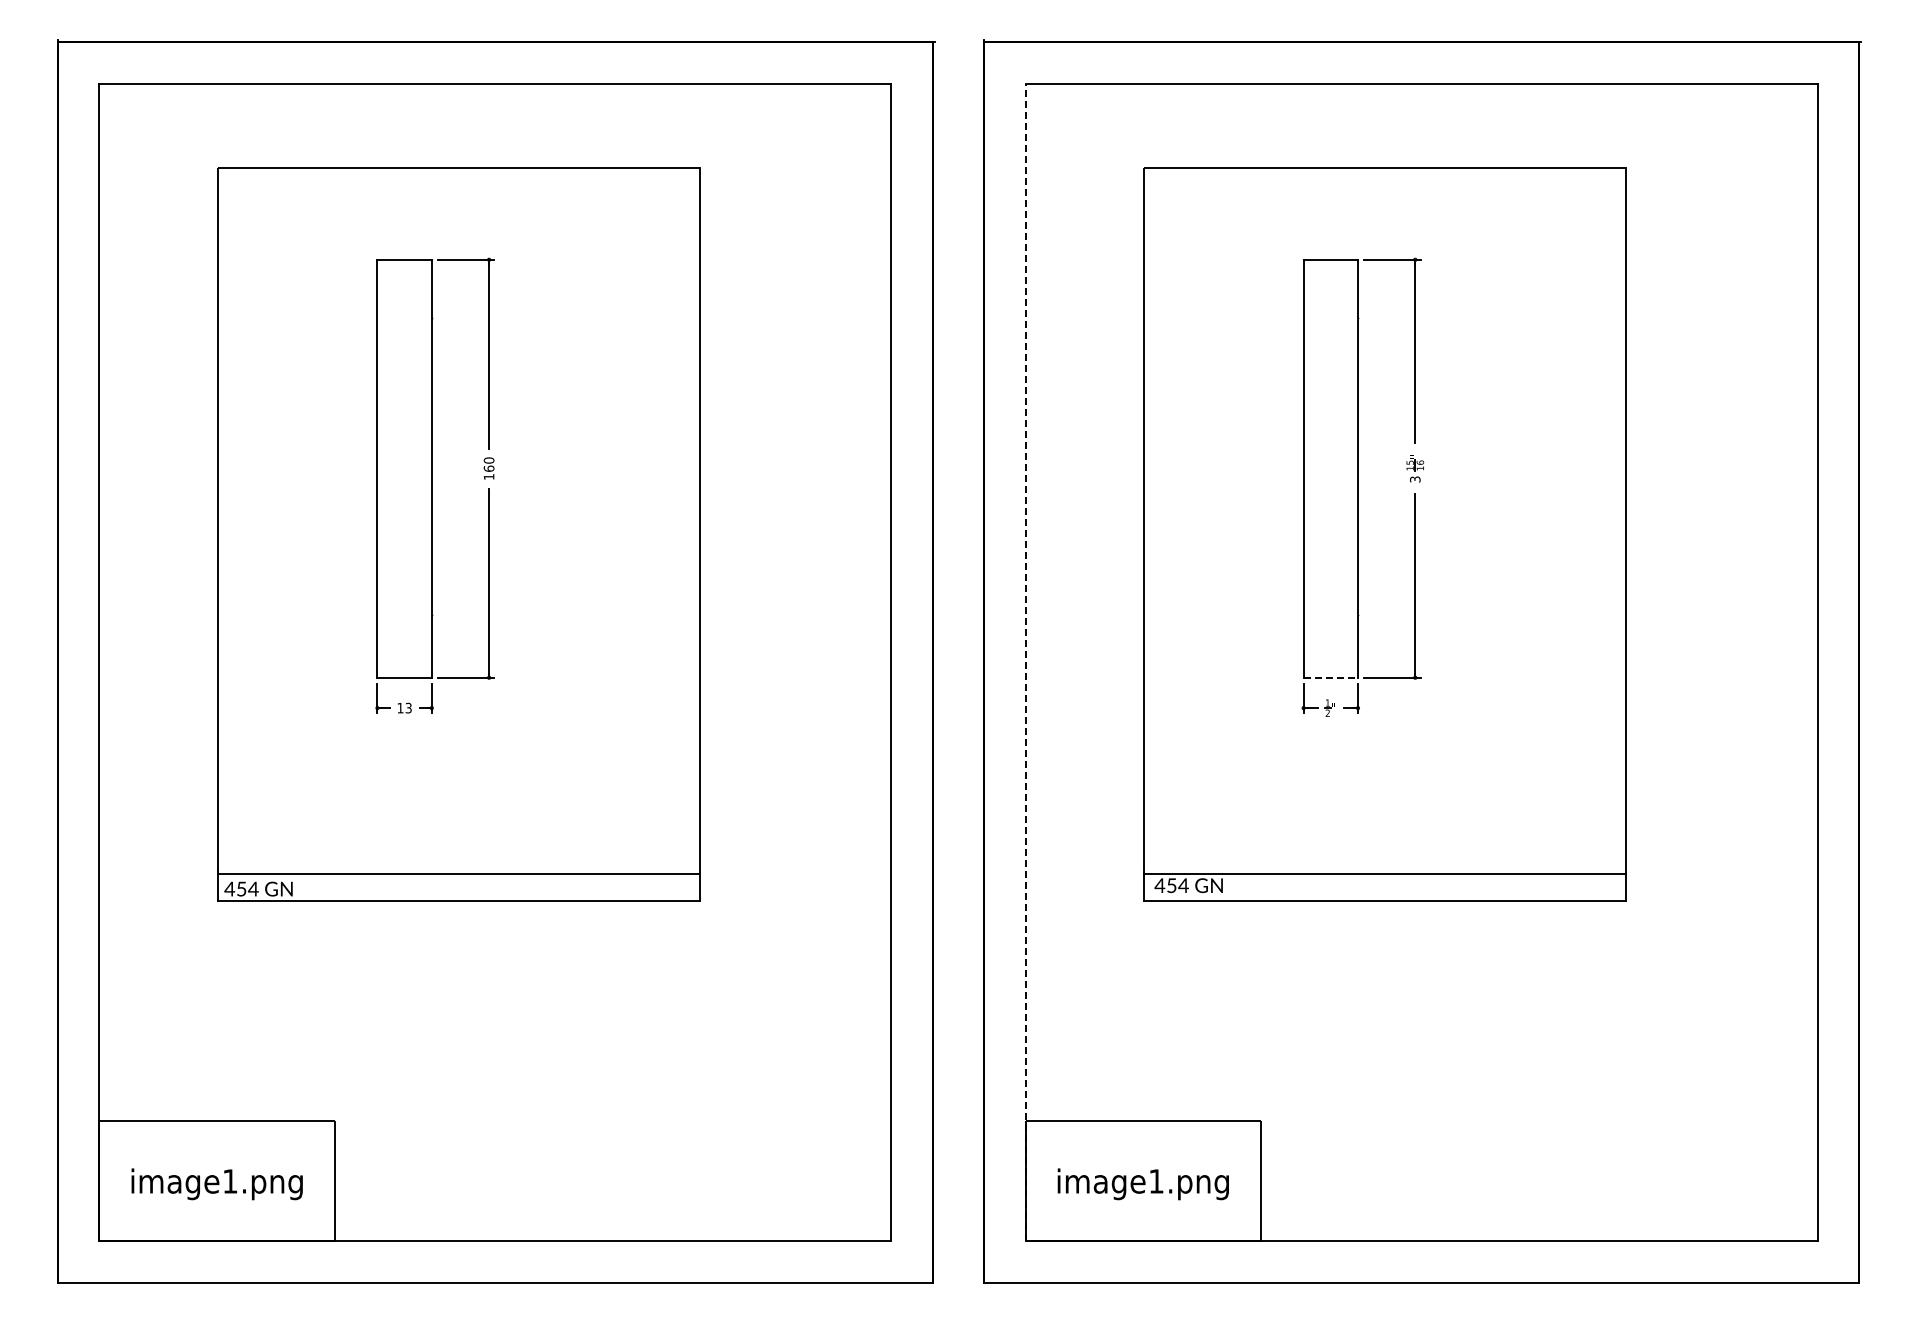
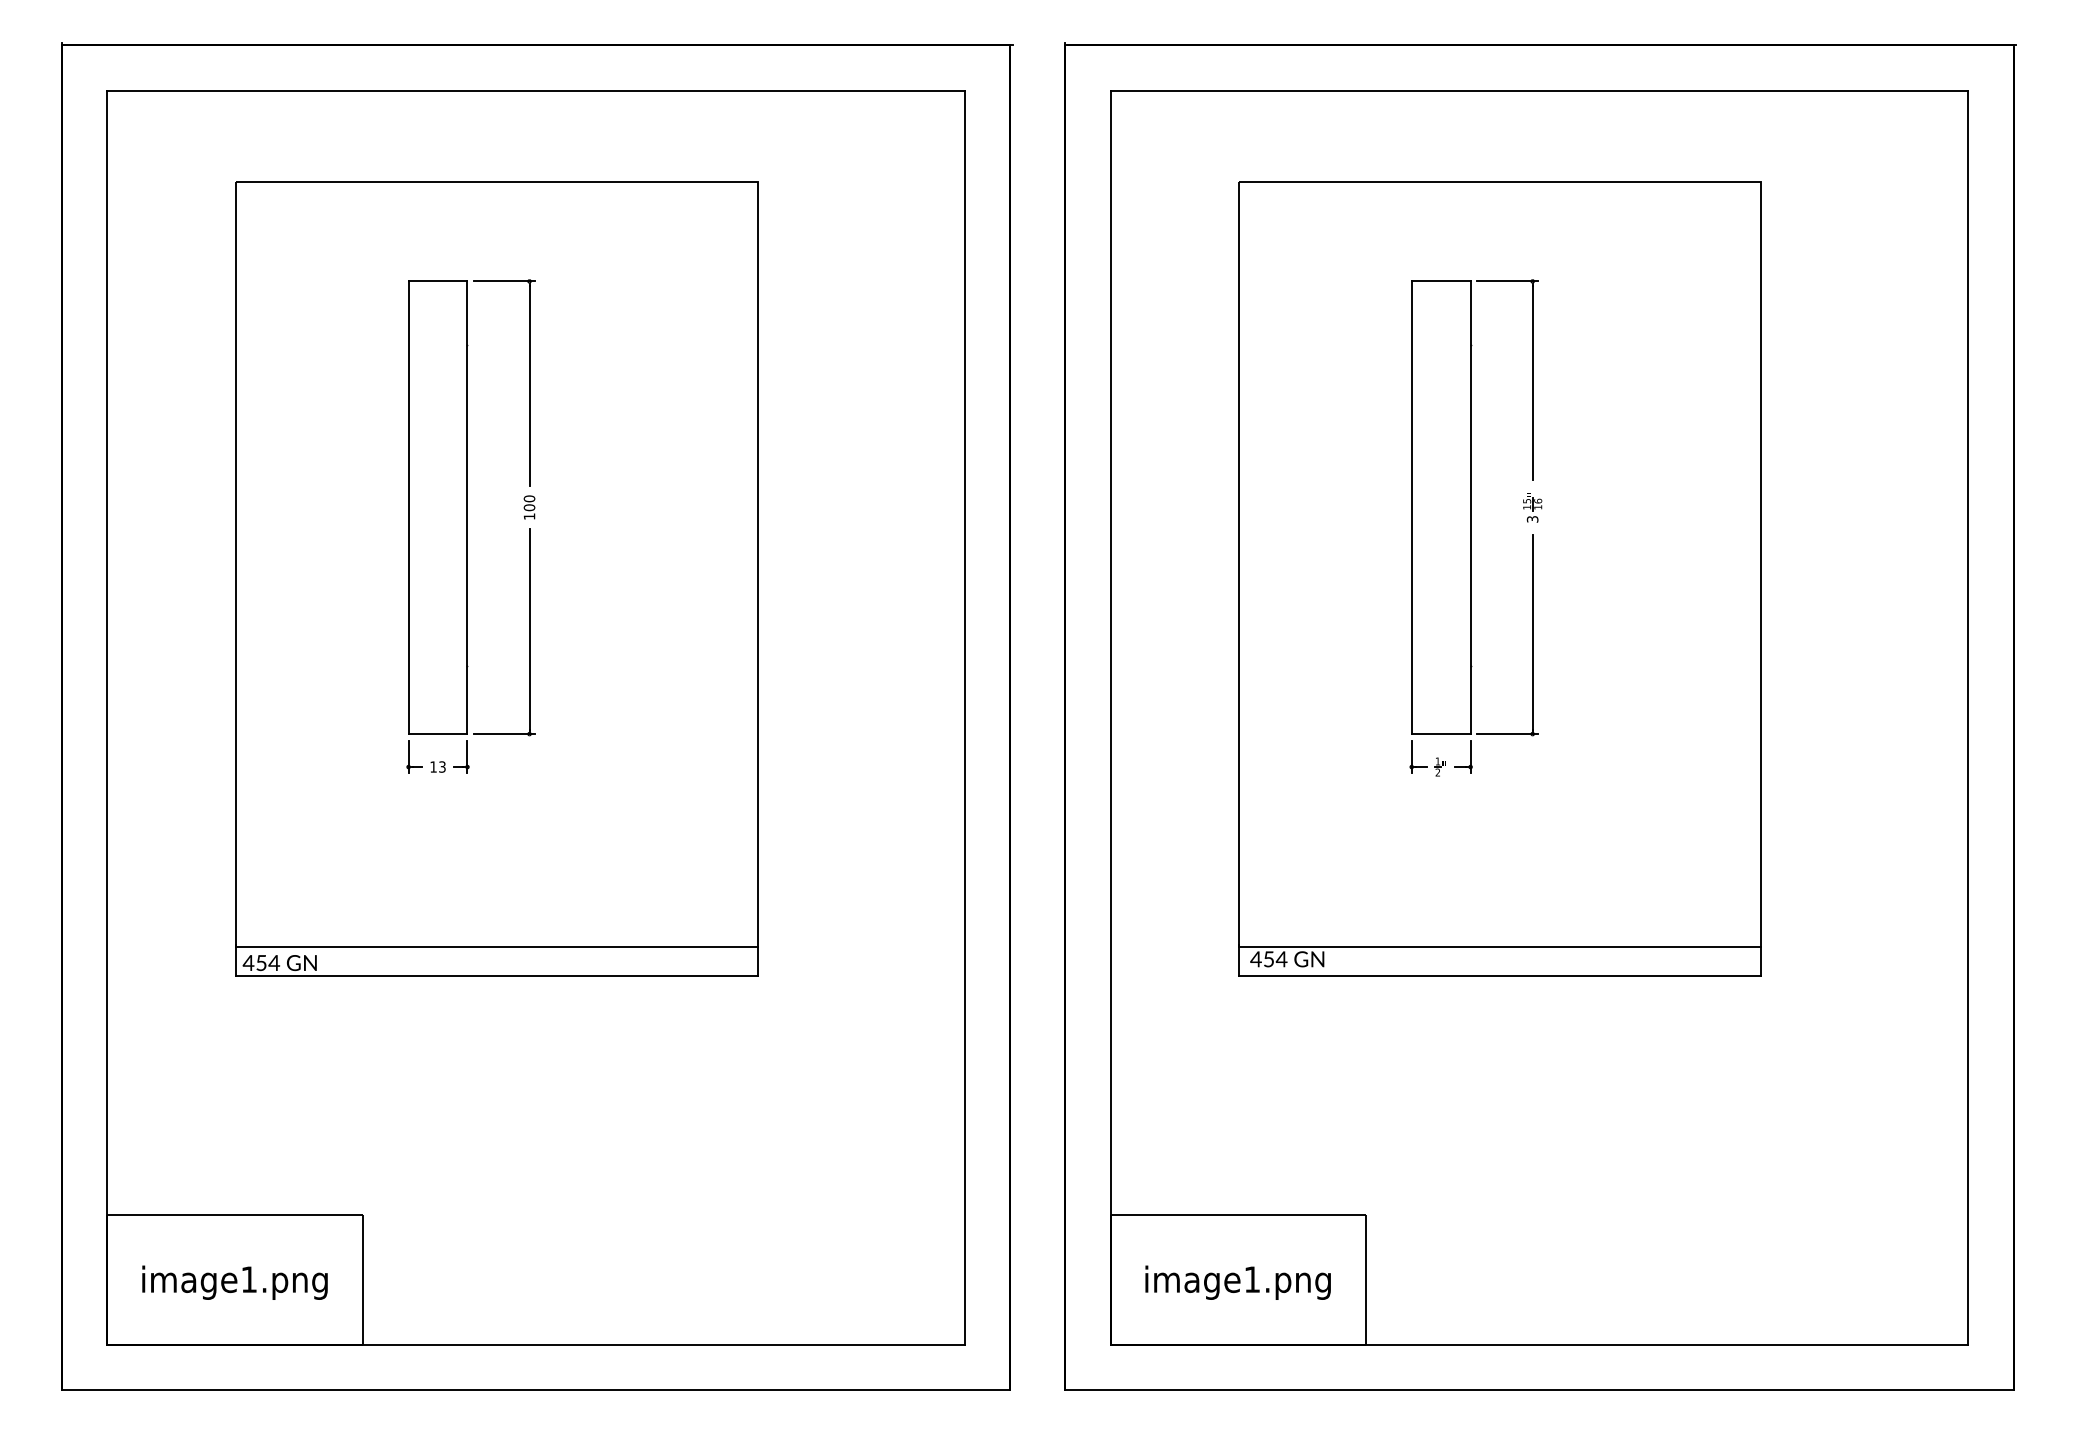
text: (488, 468) -> (528, 507), 160 -> 100
line: (1025, 662) -> (1110, 717), dashed -> solid
line: (1331, 677) -> (1441, 733), dashed -> solid

